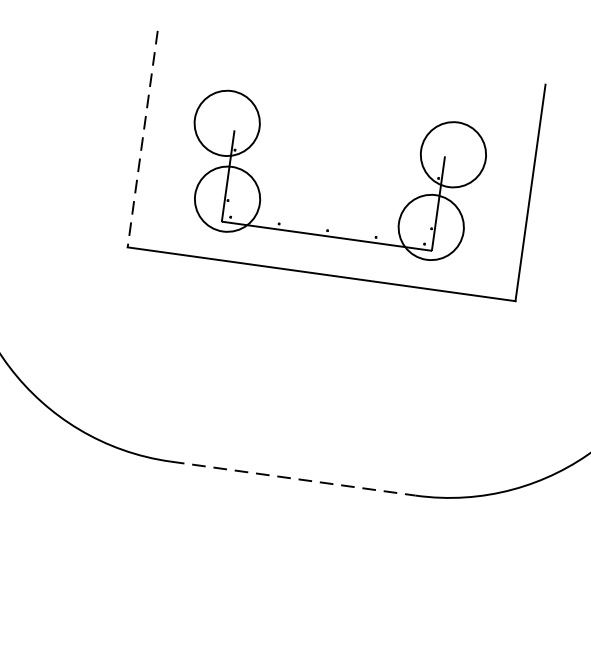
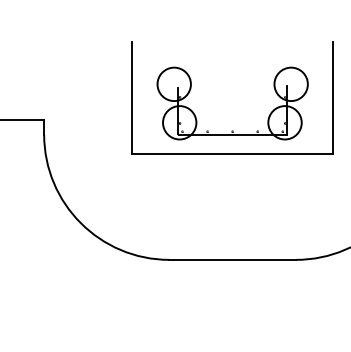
line: (142, 139) -> (132, 98), dashed -> solid
line: (294, 478) -> (233, 259), dashed -> solid

